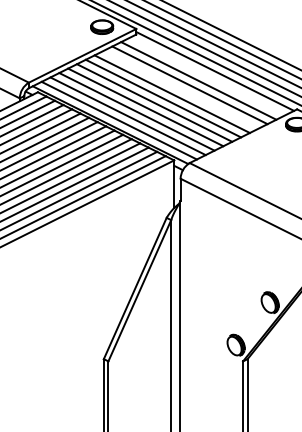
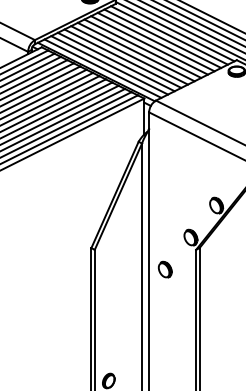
line: (207, 76) -> (169, 35), added
line: (181, 89) -> (149, 45), added
part: (201, 387) -> (164, 269), added

